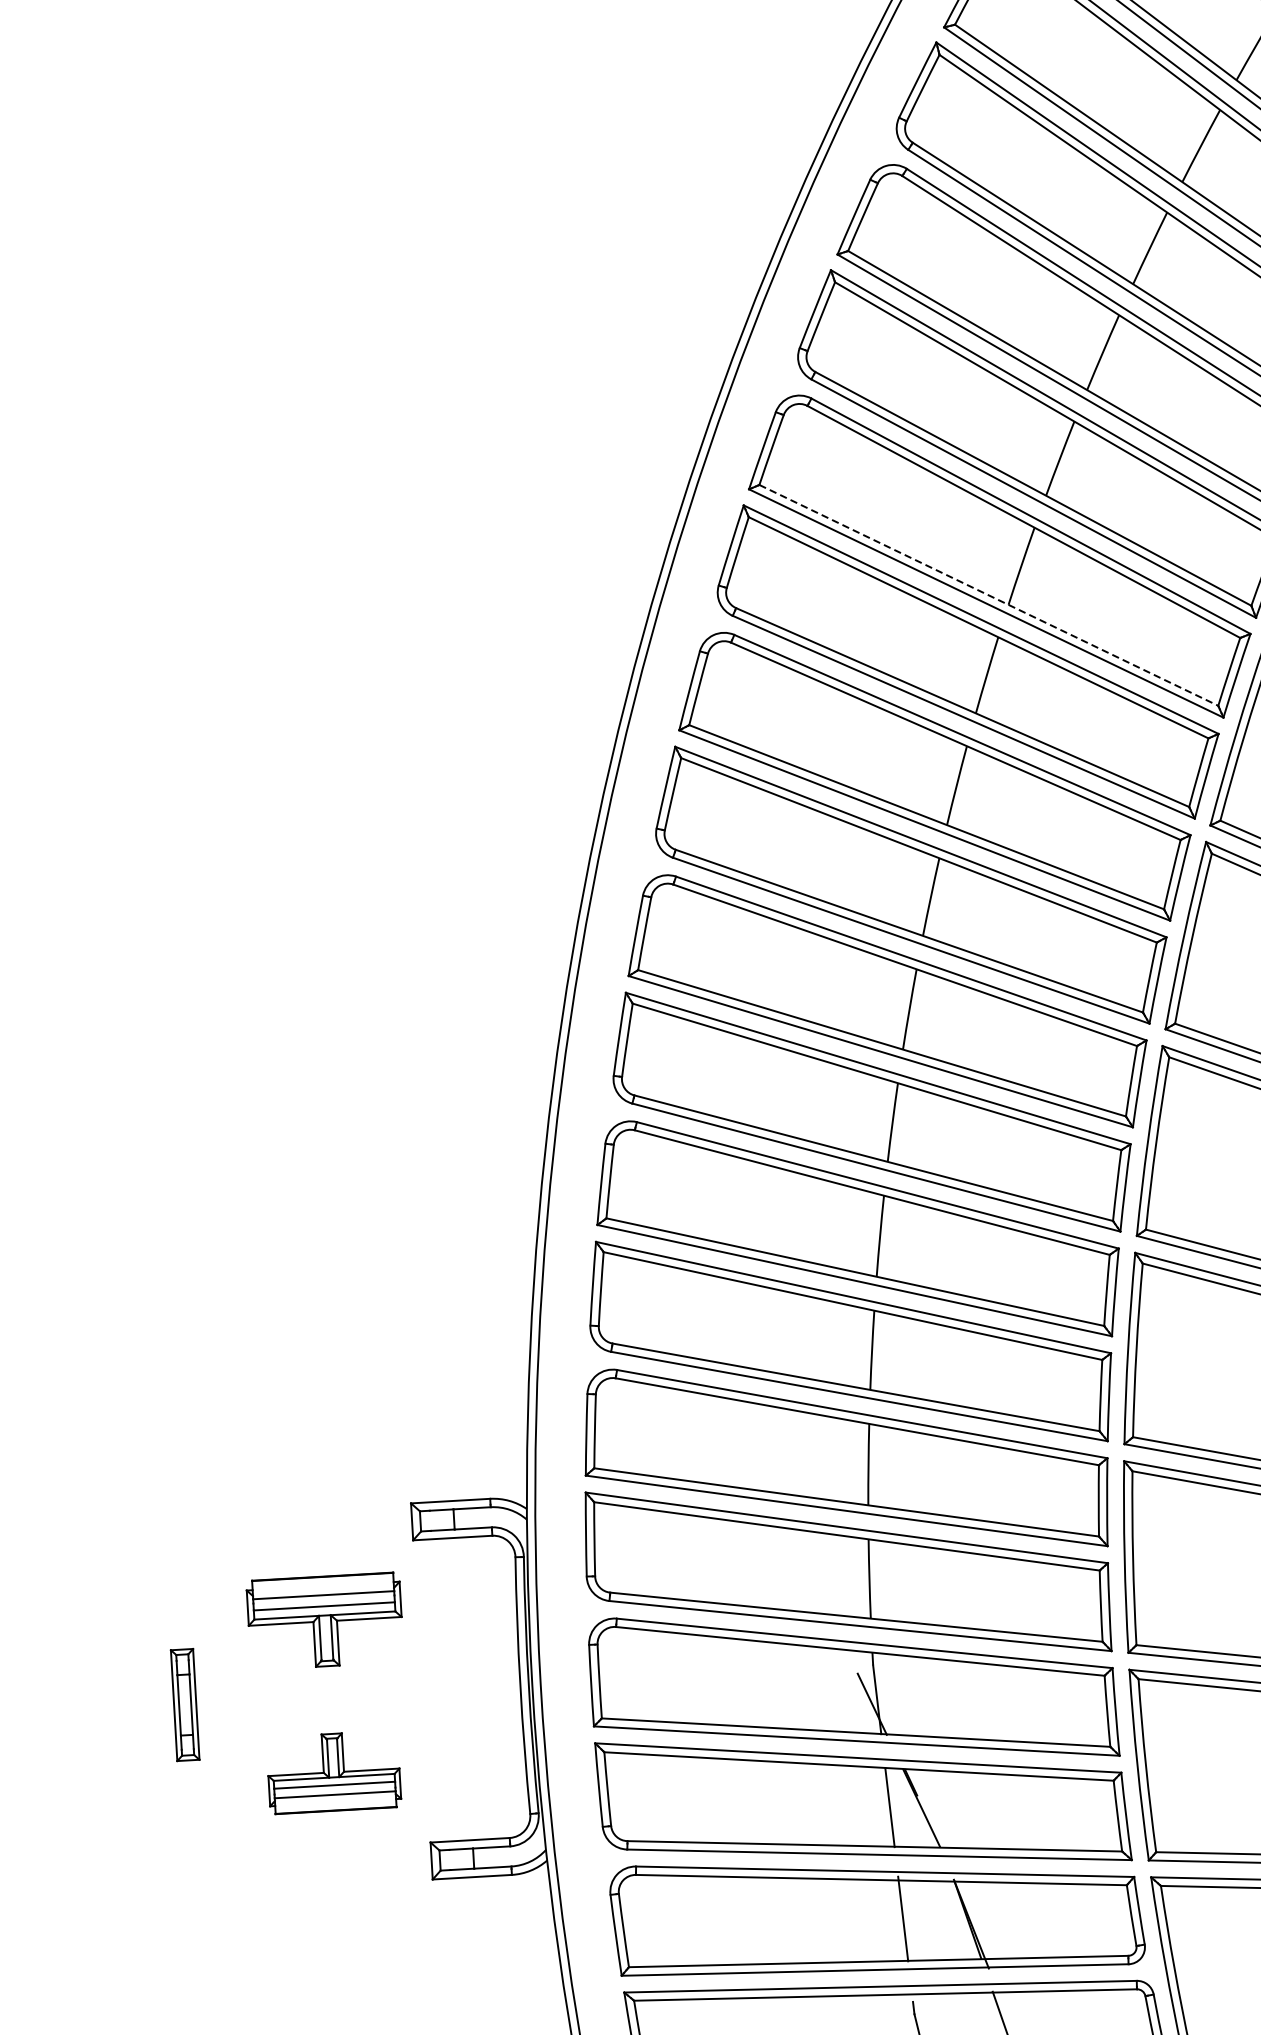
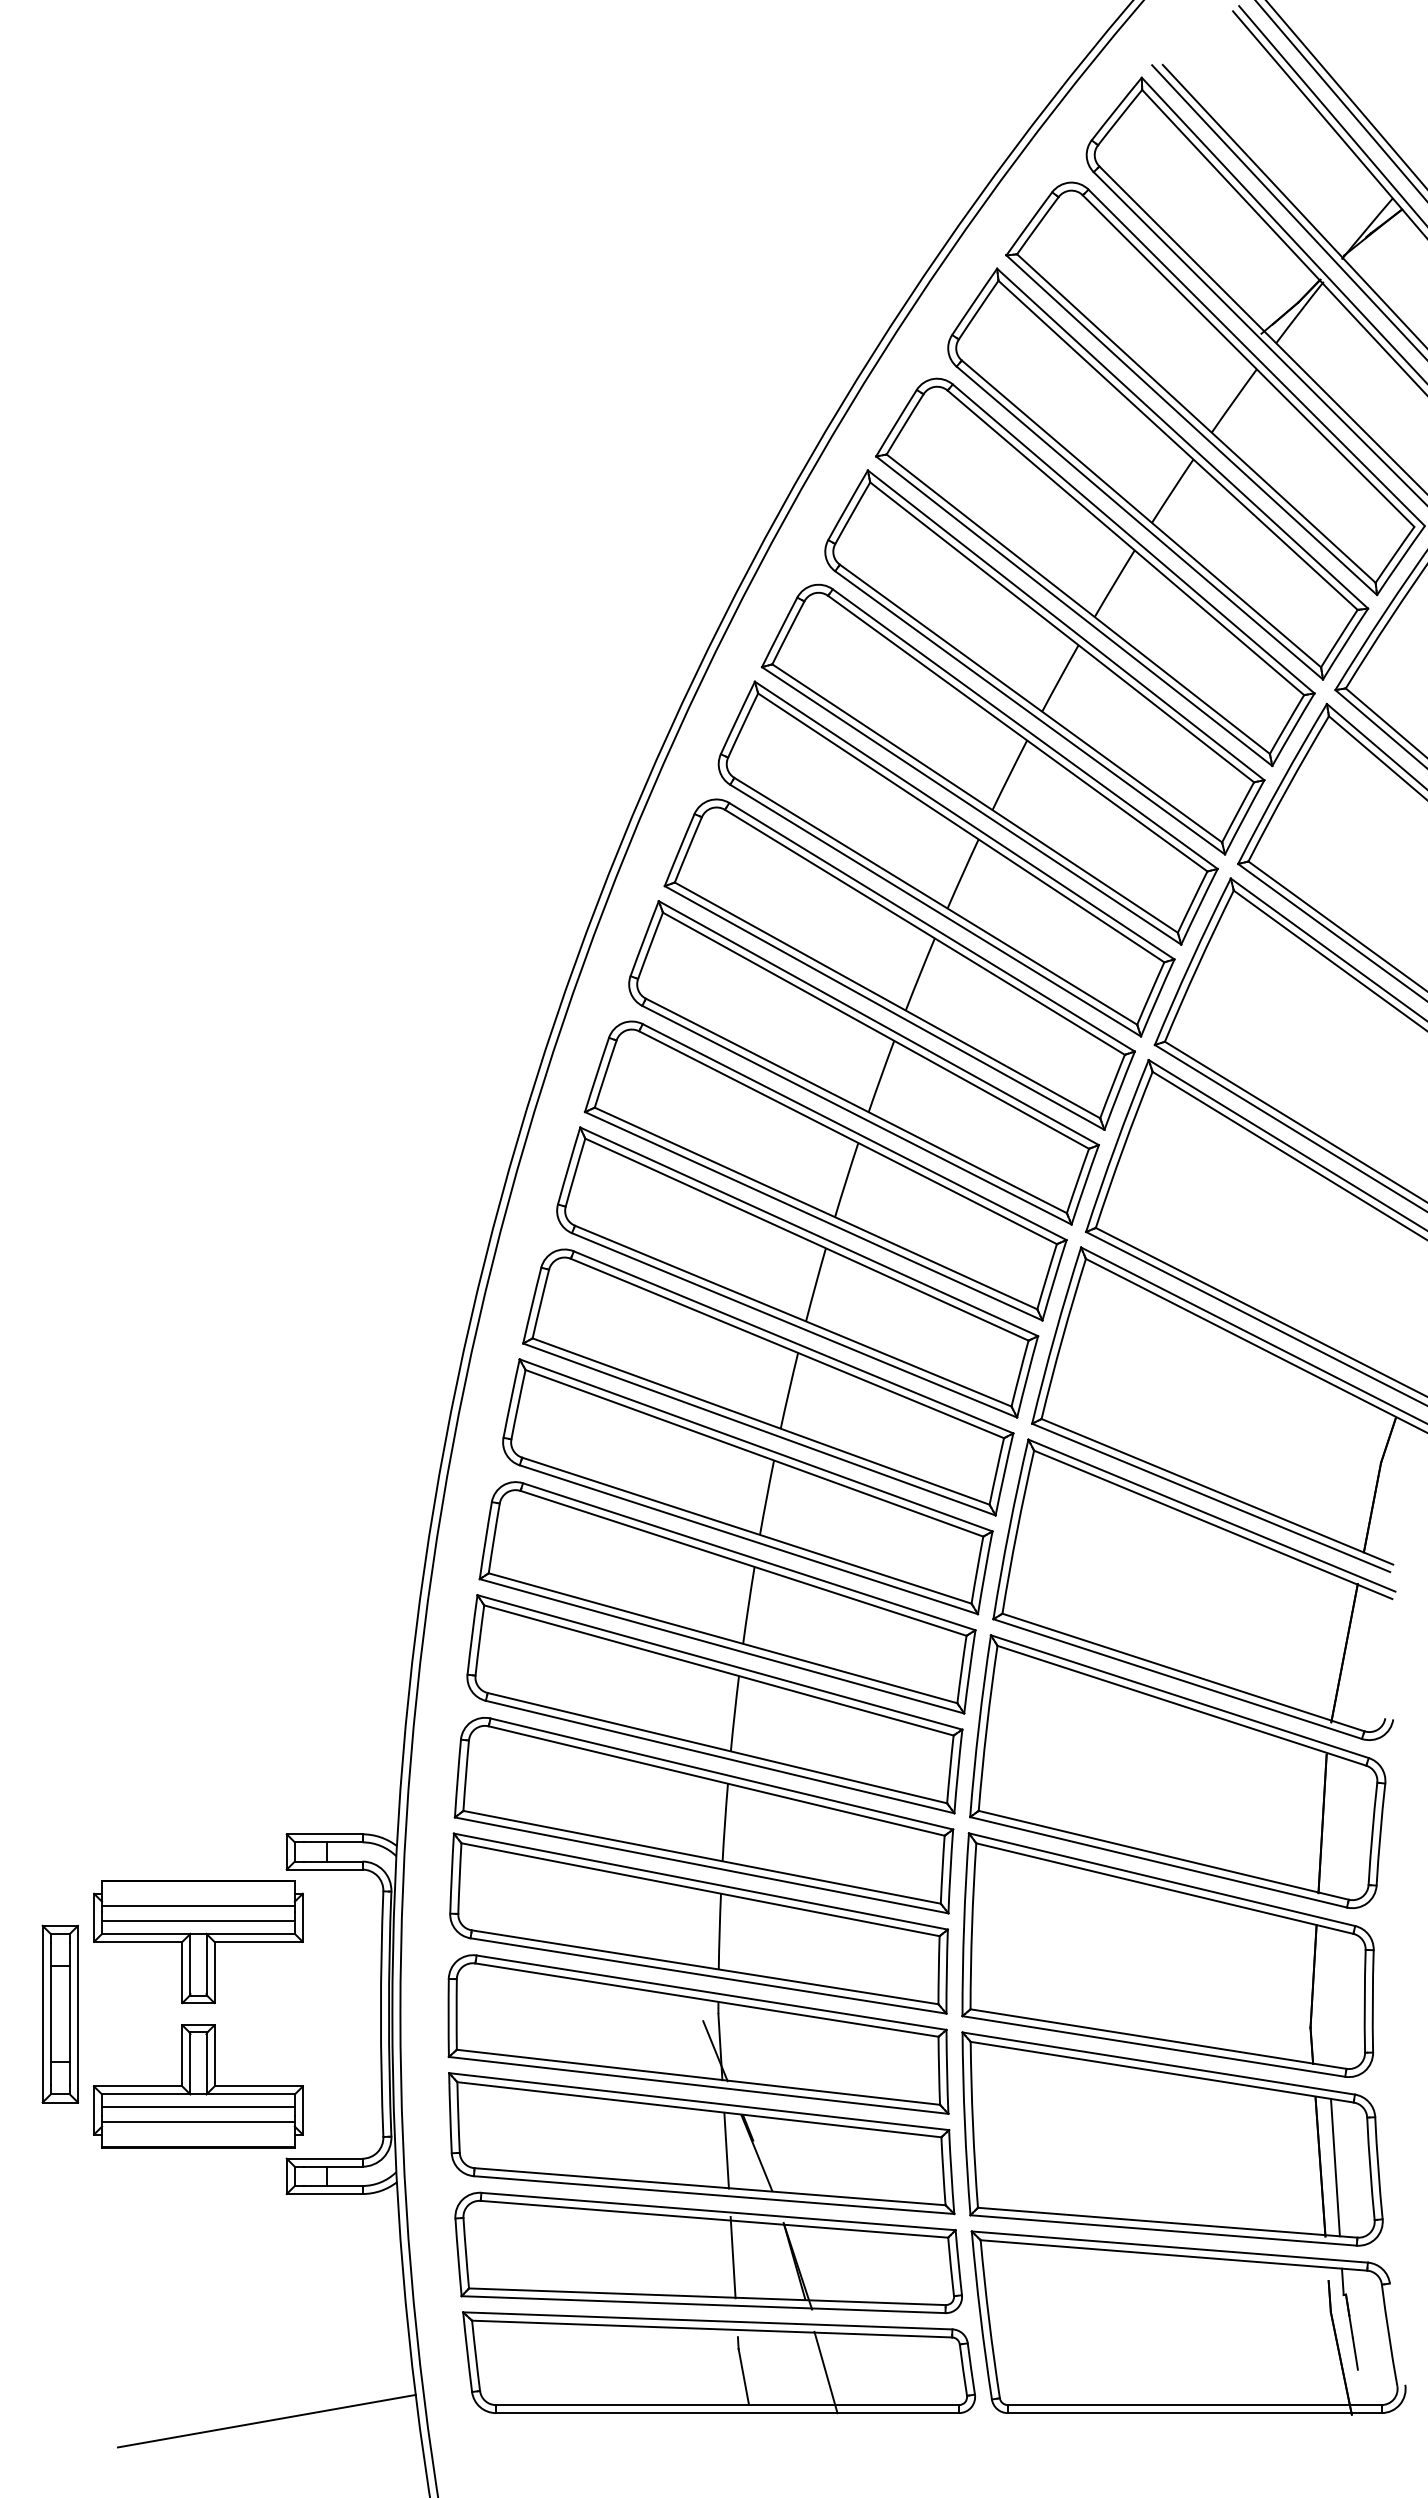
line: (988, 595) -> (887, 1000), dashed -> solid
part: (325, 1621) -> (198, 1942), size x1.43
part: (185, 1704) -> (60, 2013), size x1.67
part: (333, 1772) -> (198, 2086), size x1.67

